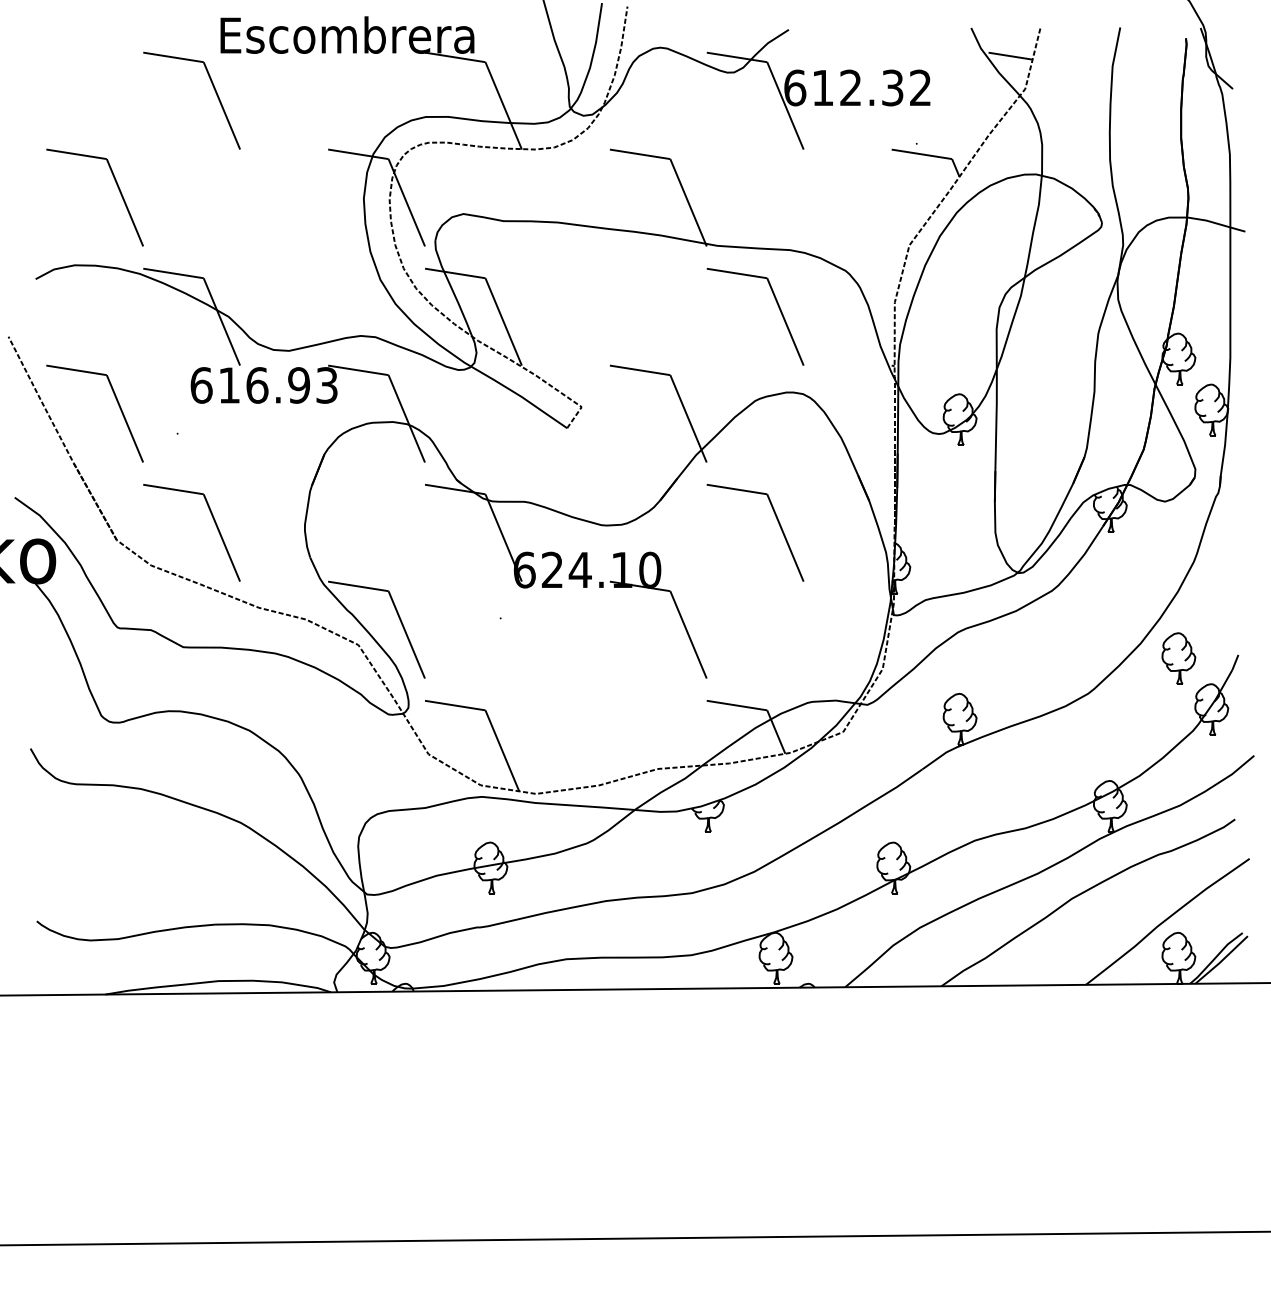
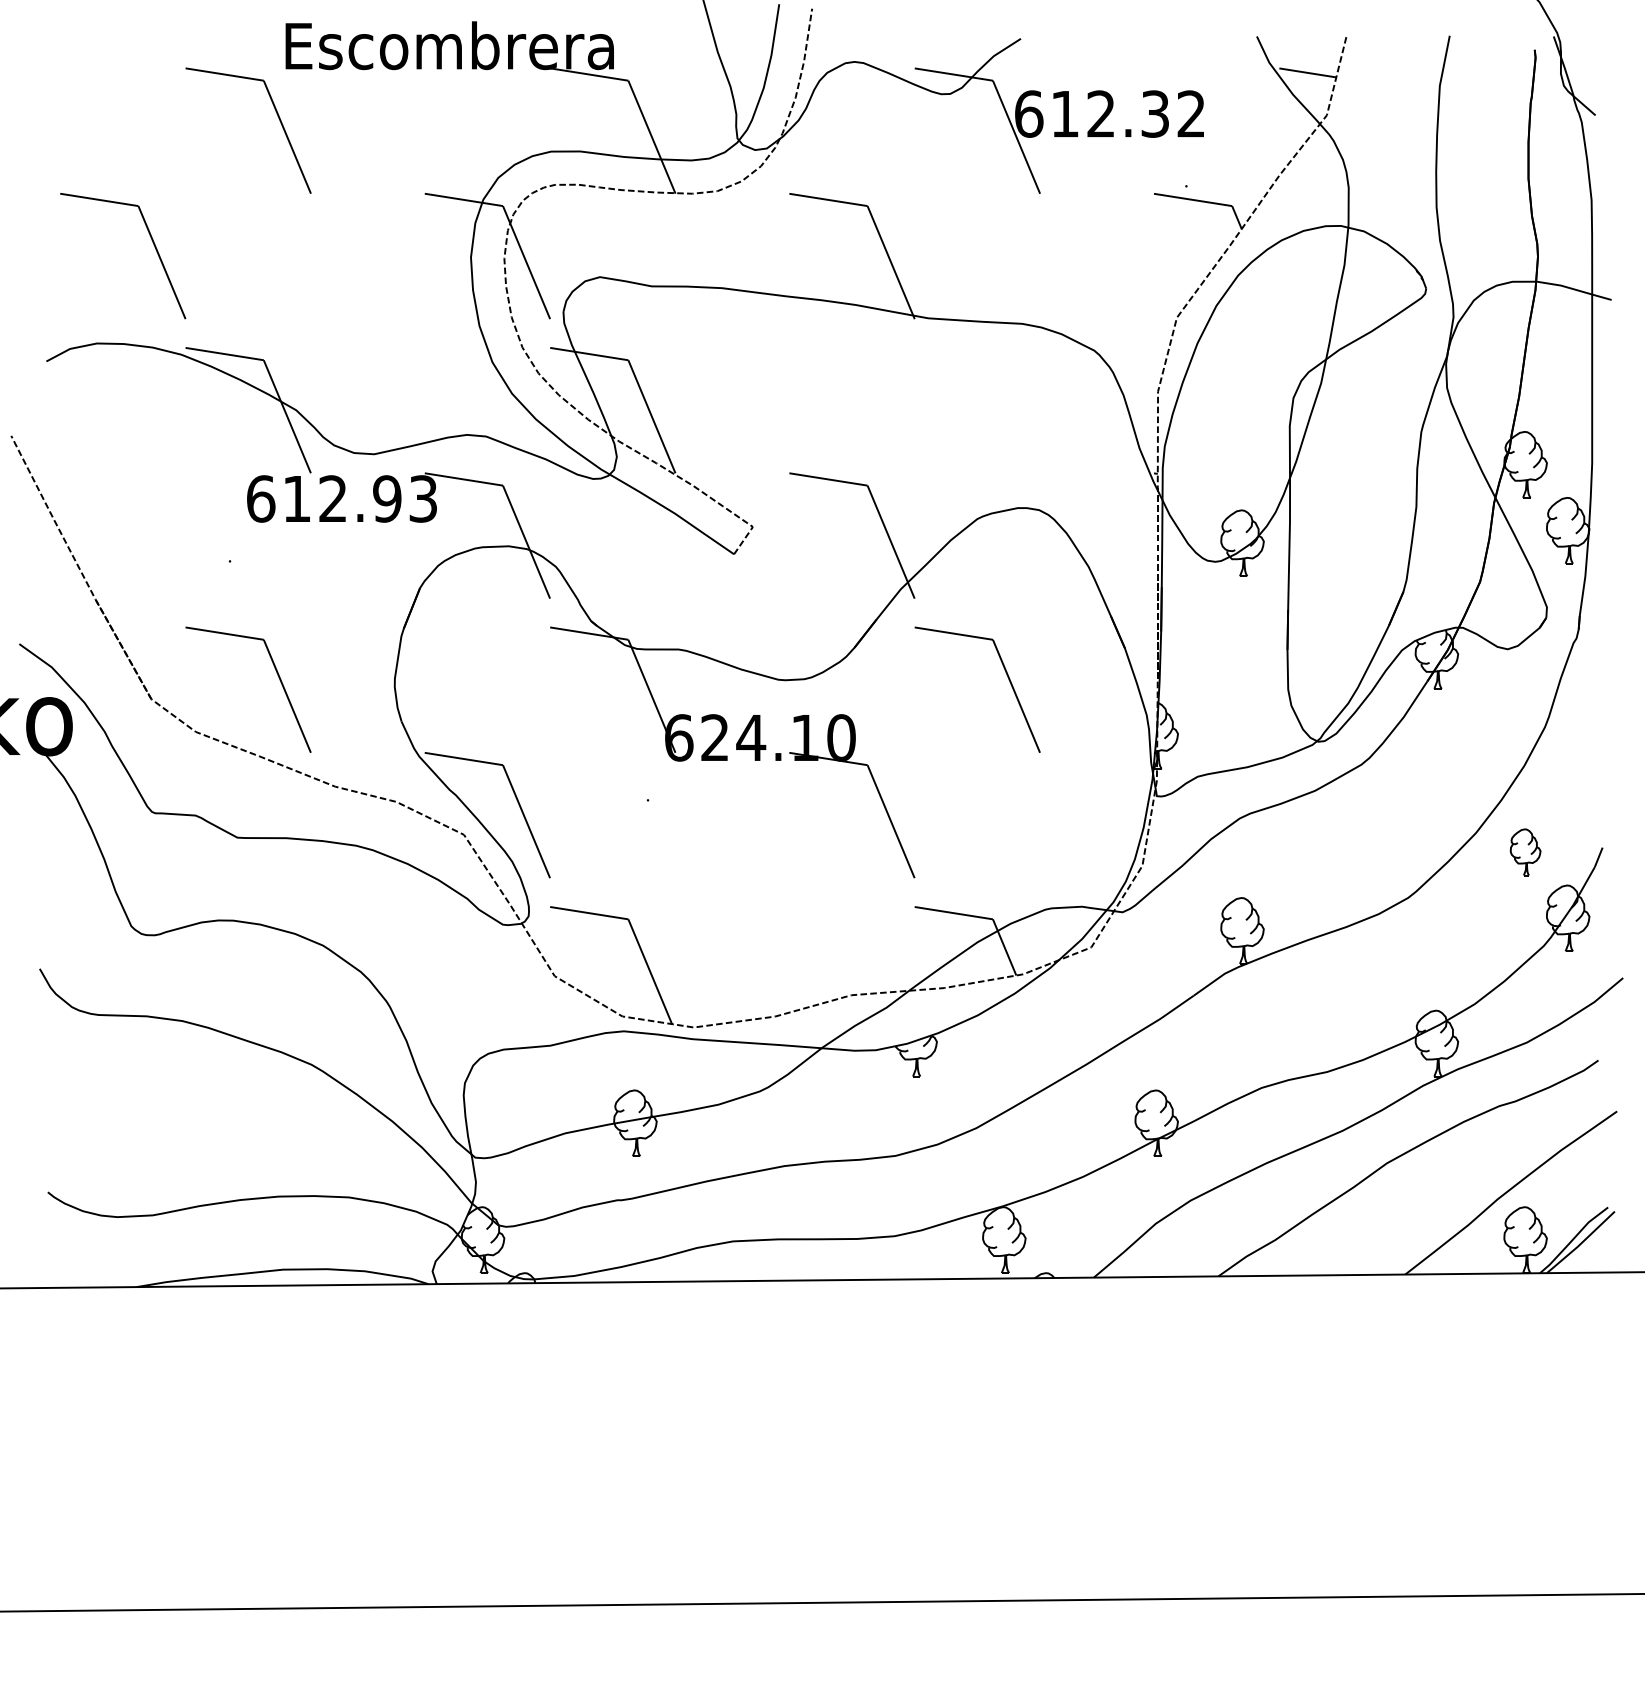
part: (778, 308) -> (1007, 399), removed
text: (257, 385) -> (333, 499), 616.93 -> 612.93
part: (118, 406) -> (153, 526), removed
part: (1178, 658) -> (1525, 852), size x0.7

